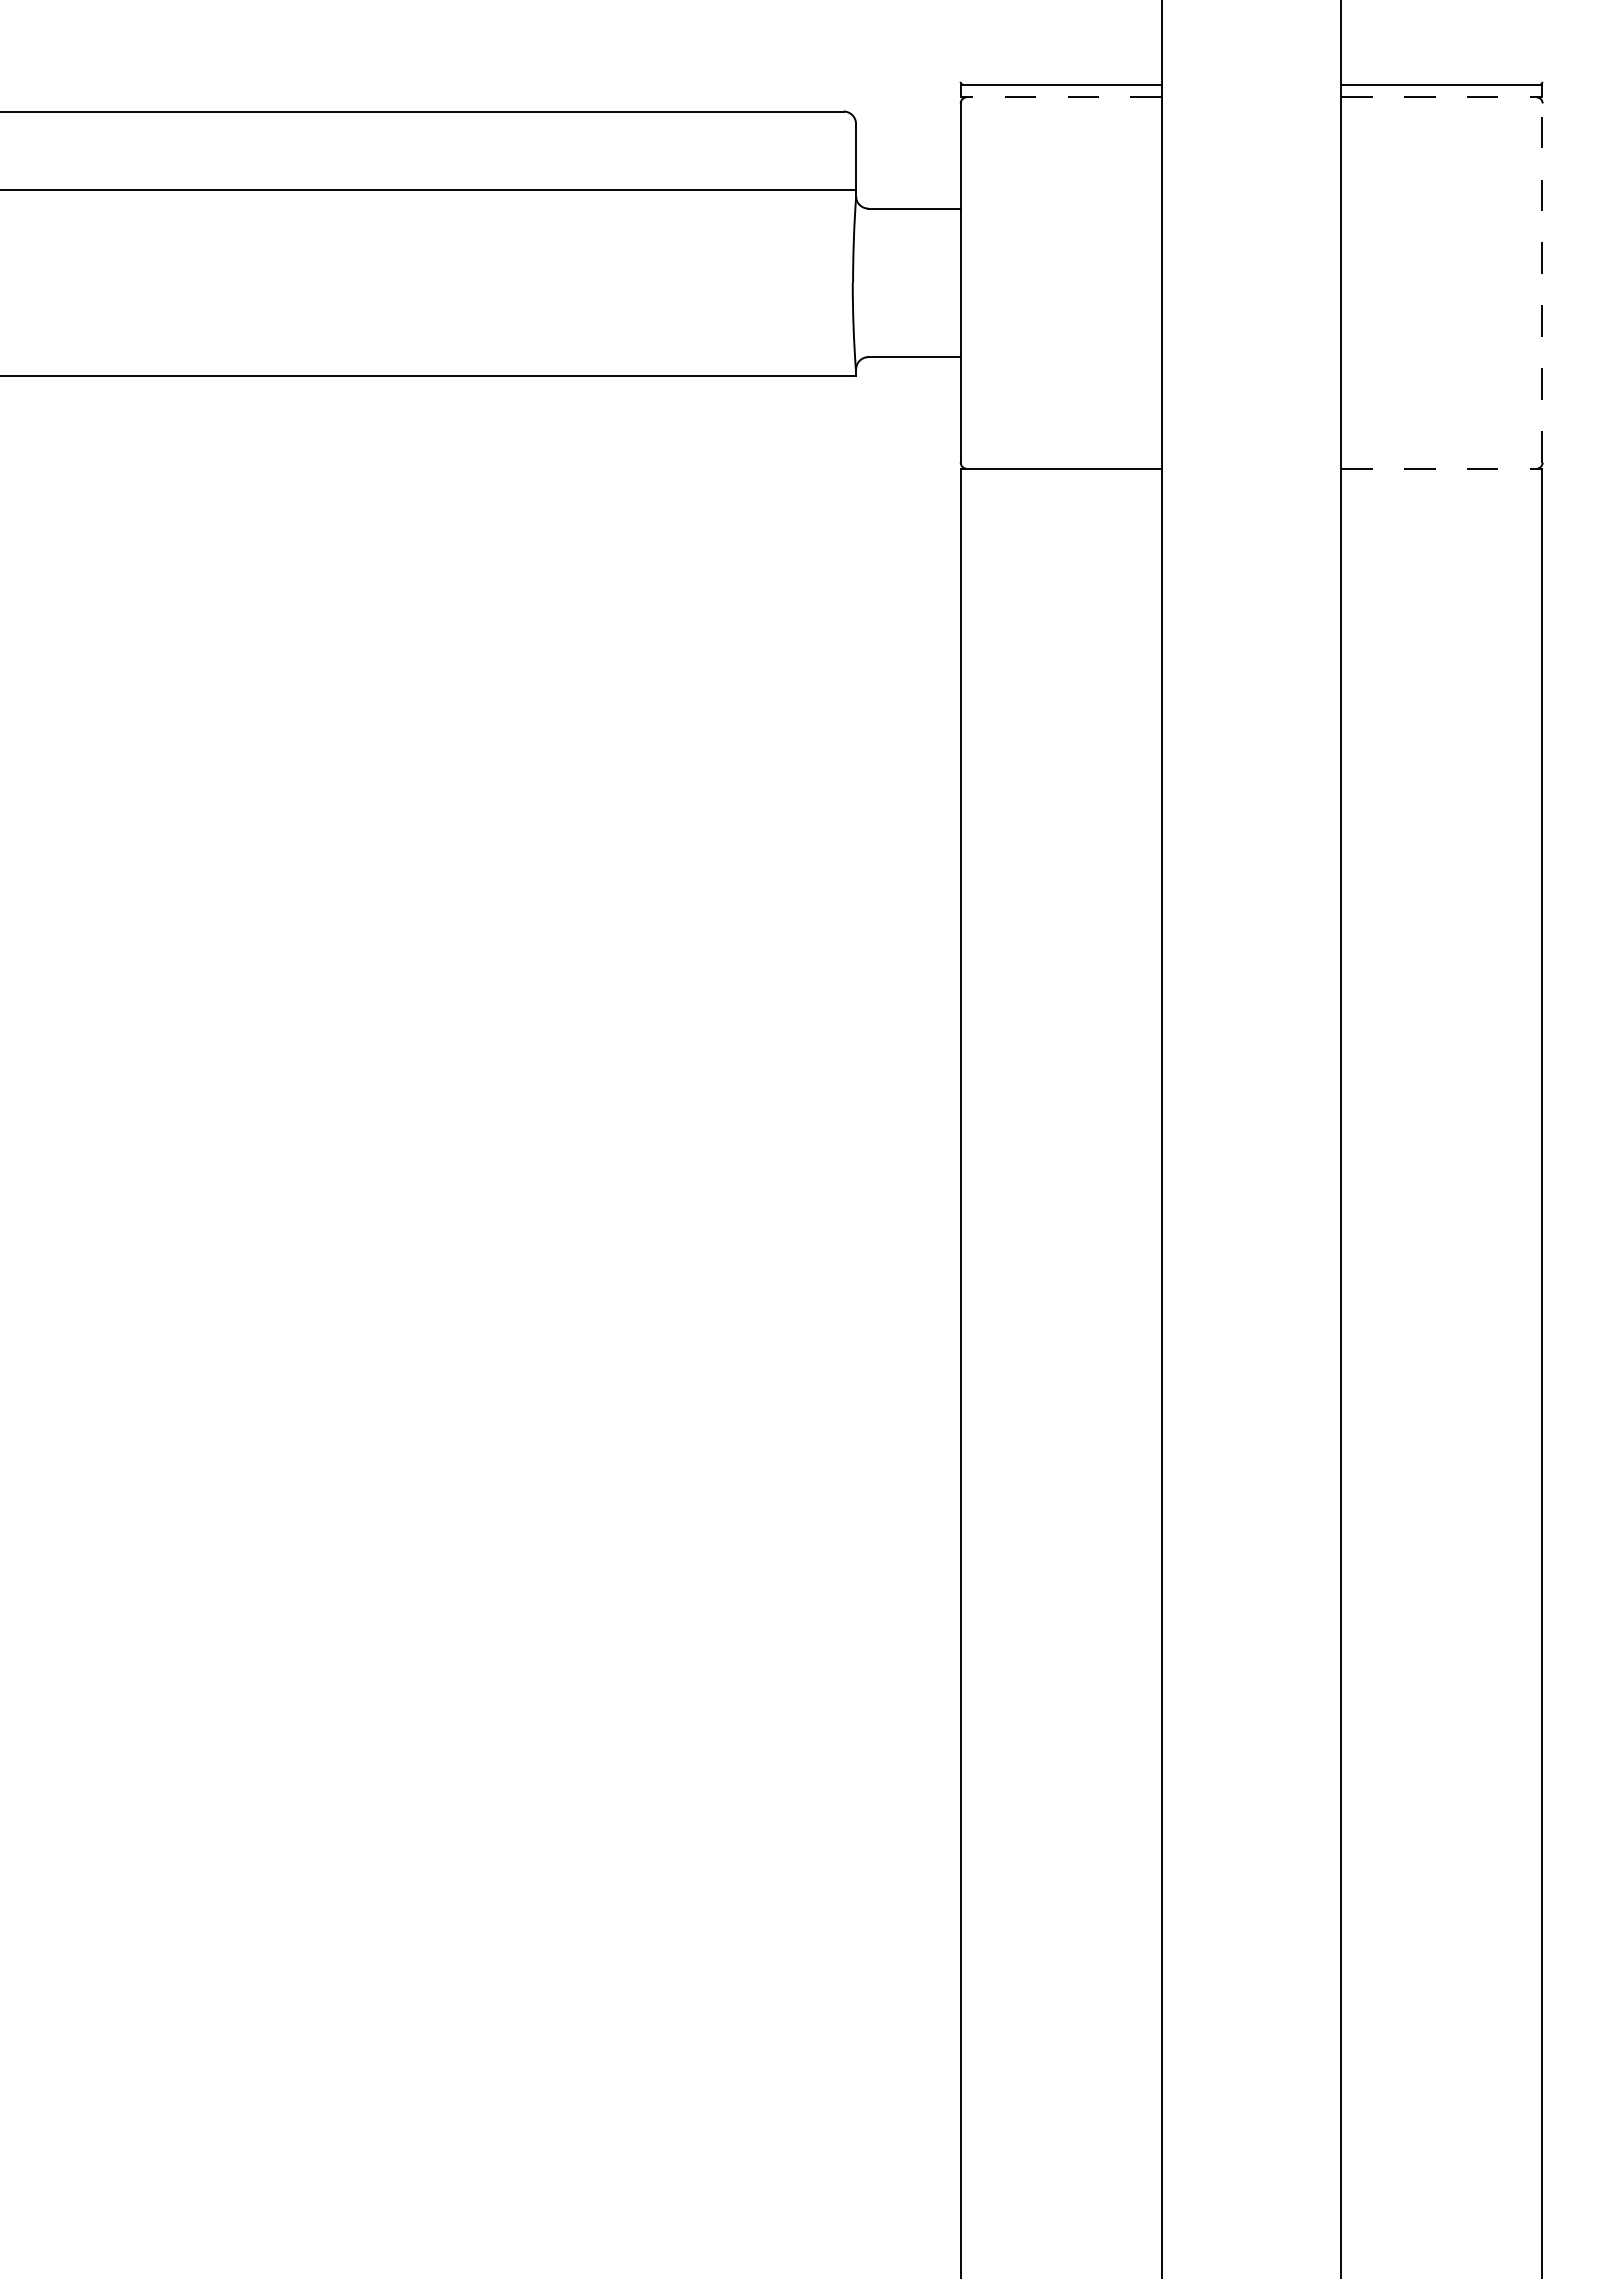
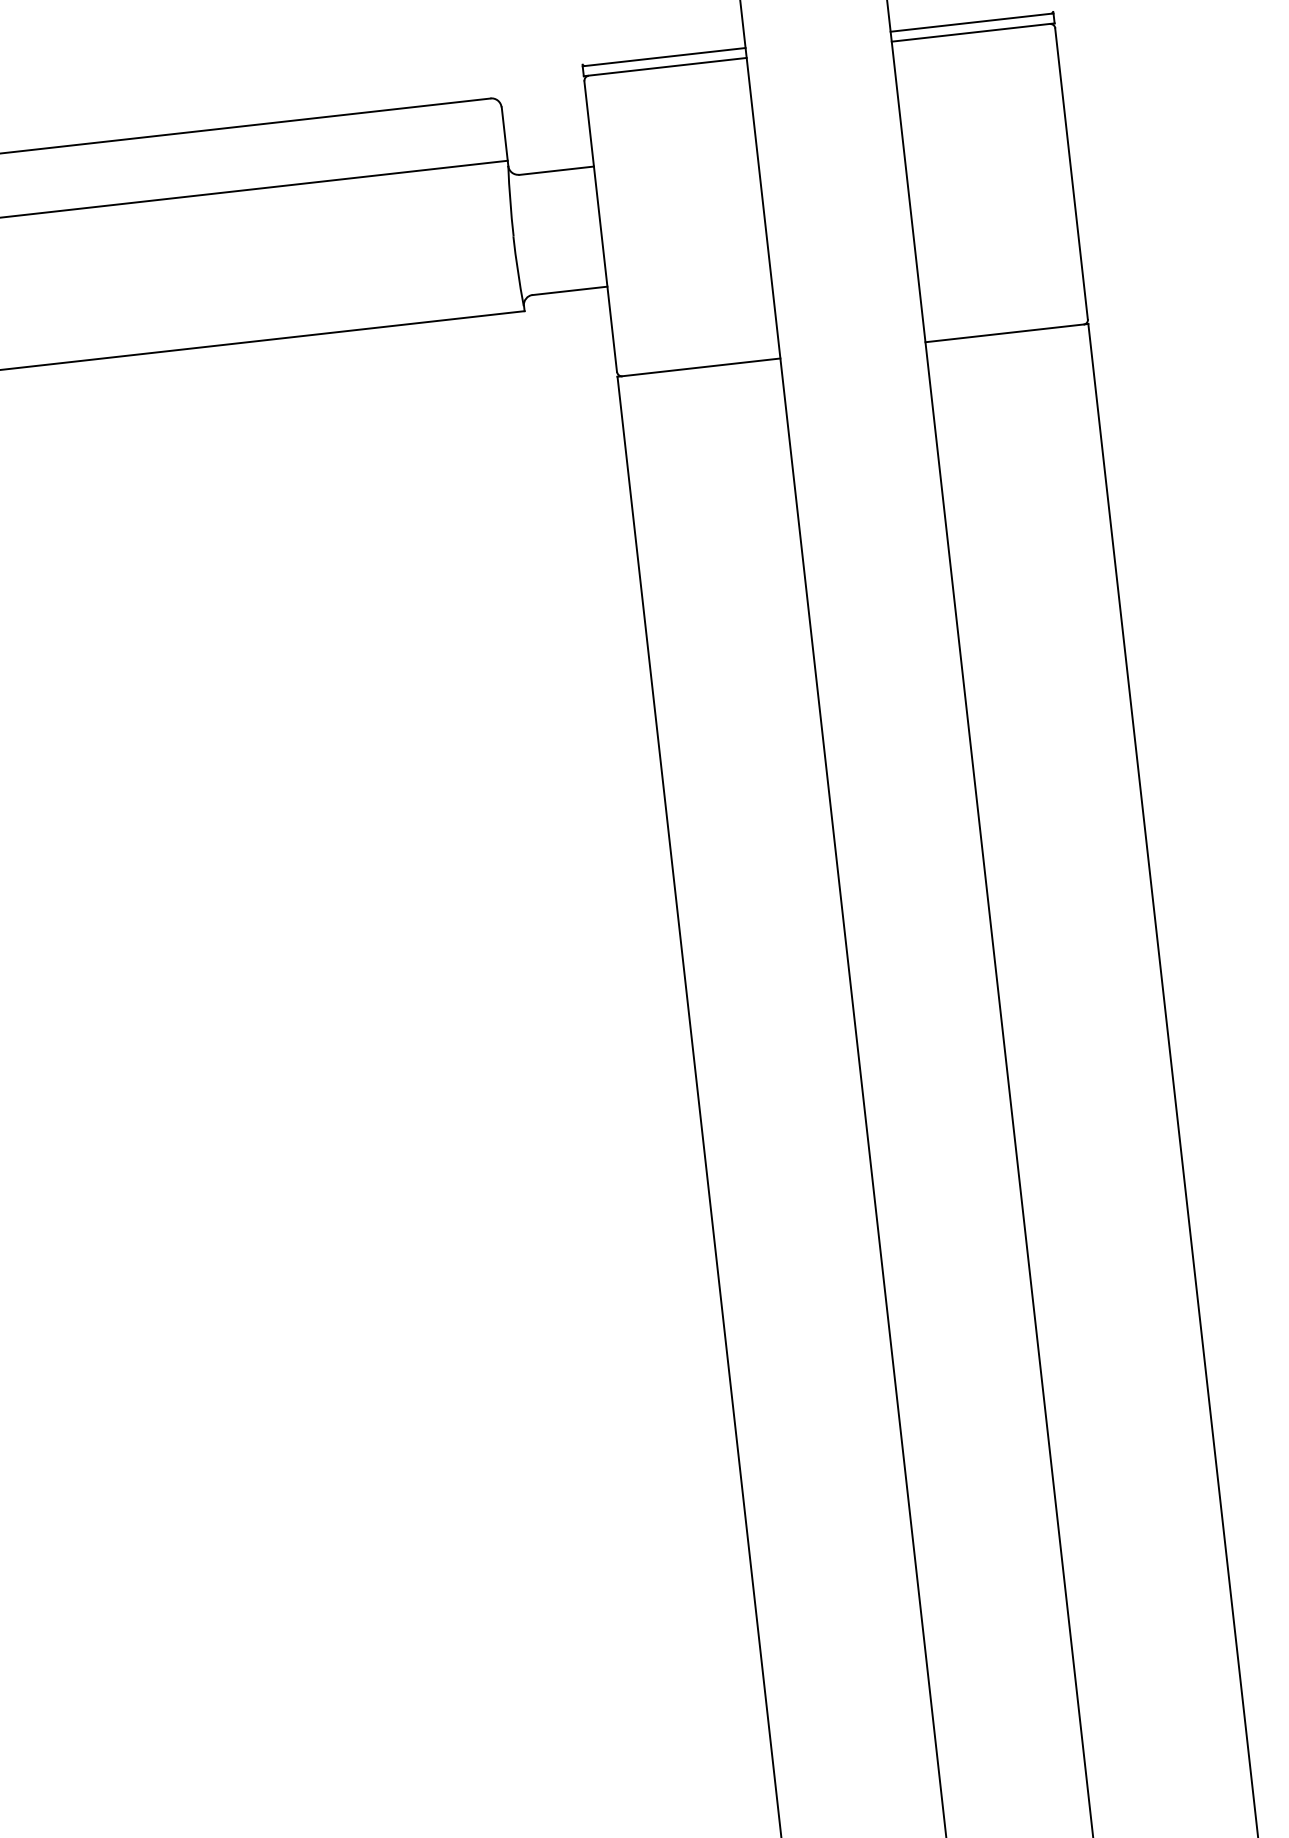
line: (1061, 97) -> (665, 67), dashed -> solid
line: (1441, 97) -> (972, 32), dashed -> solid
line: (1542, 283) -> (1071, 174), dashed -> solid
line: (1441, 468) -> (1006, 333), dashed -> solid

